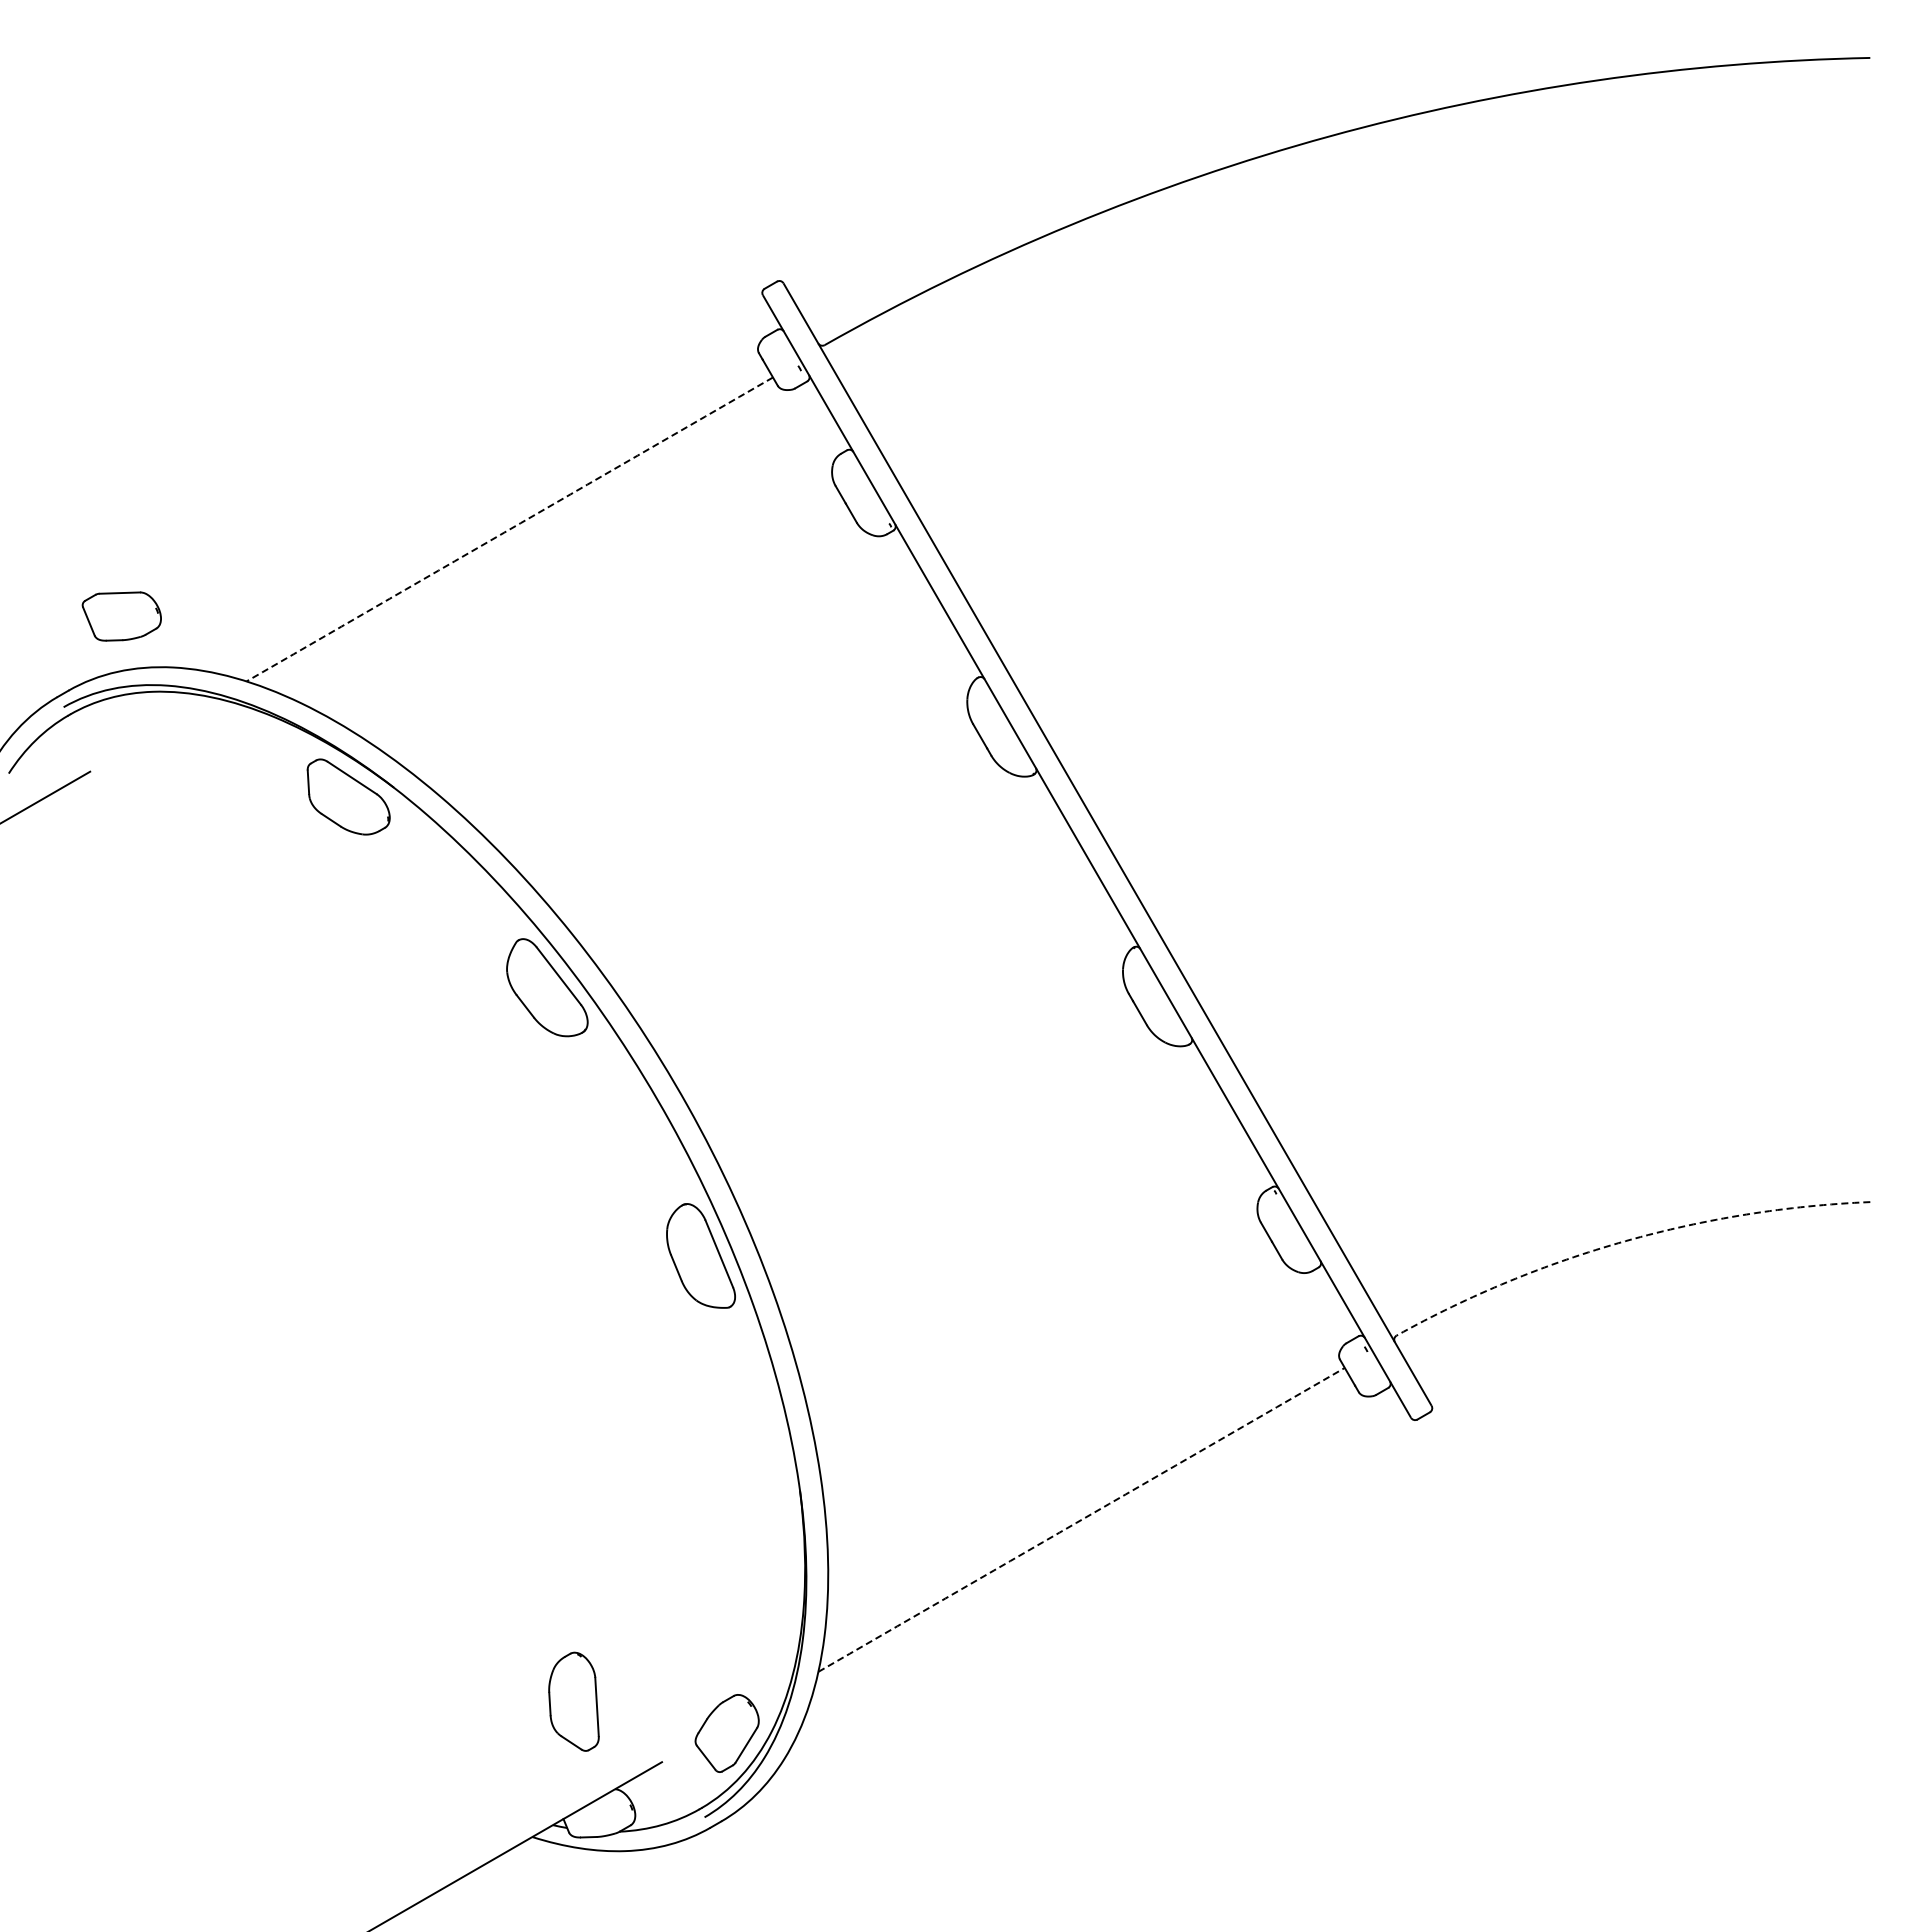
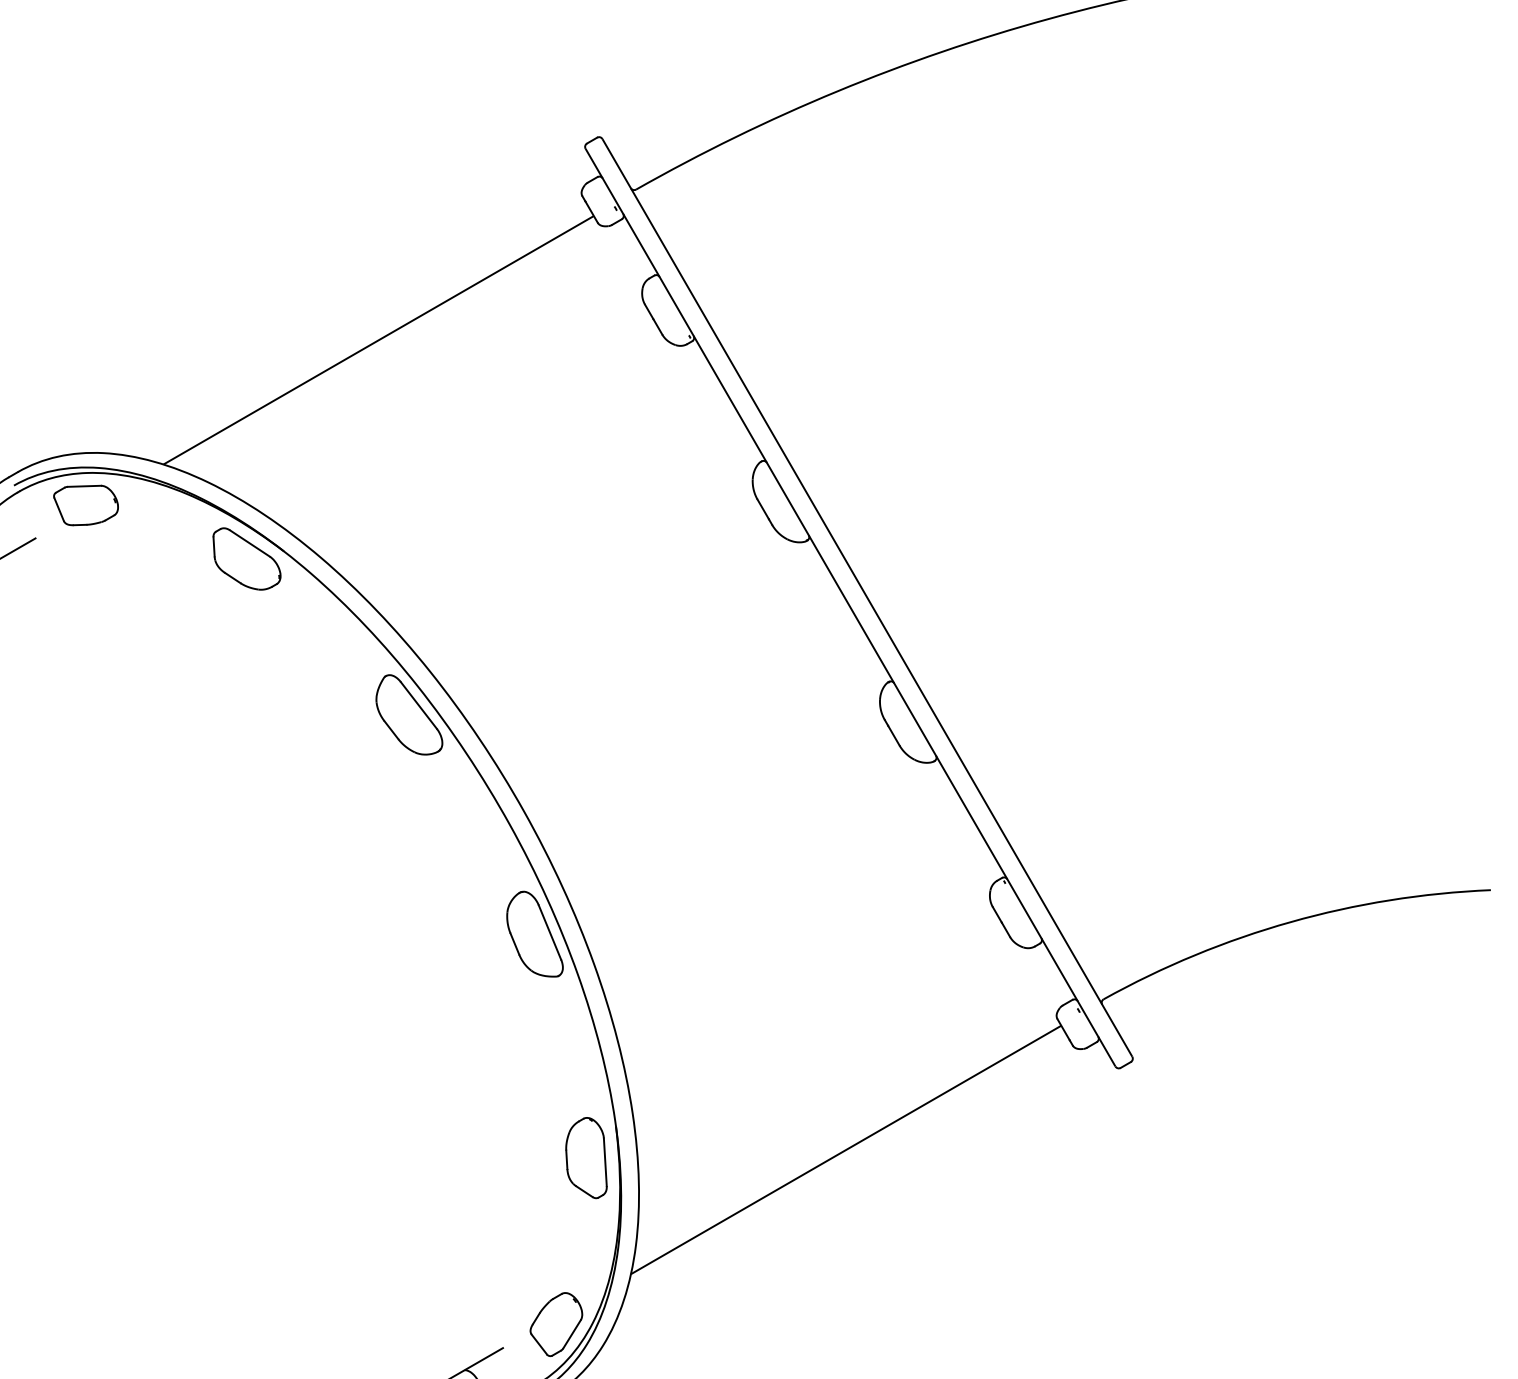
arc: (509, 529) -> (378, 340), dashed -> solid
part: (121, 616) -> (85, 505), moved
arc: (1625, 1241) -> (1290, 922), dashed -> solid
arc: (1082, 1519) -> (846, 1149), dashed -> solid
part: (573, 1701) -> (586, 1157), moved

